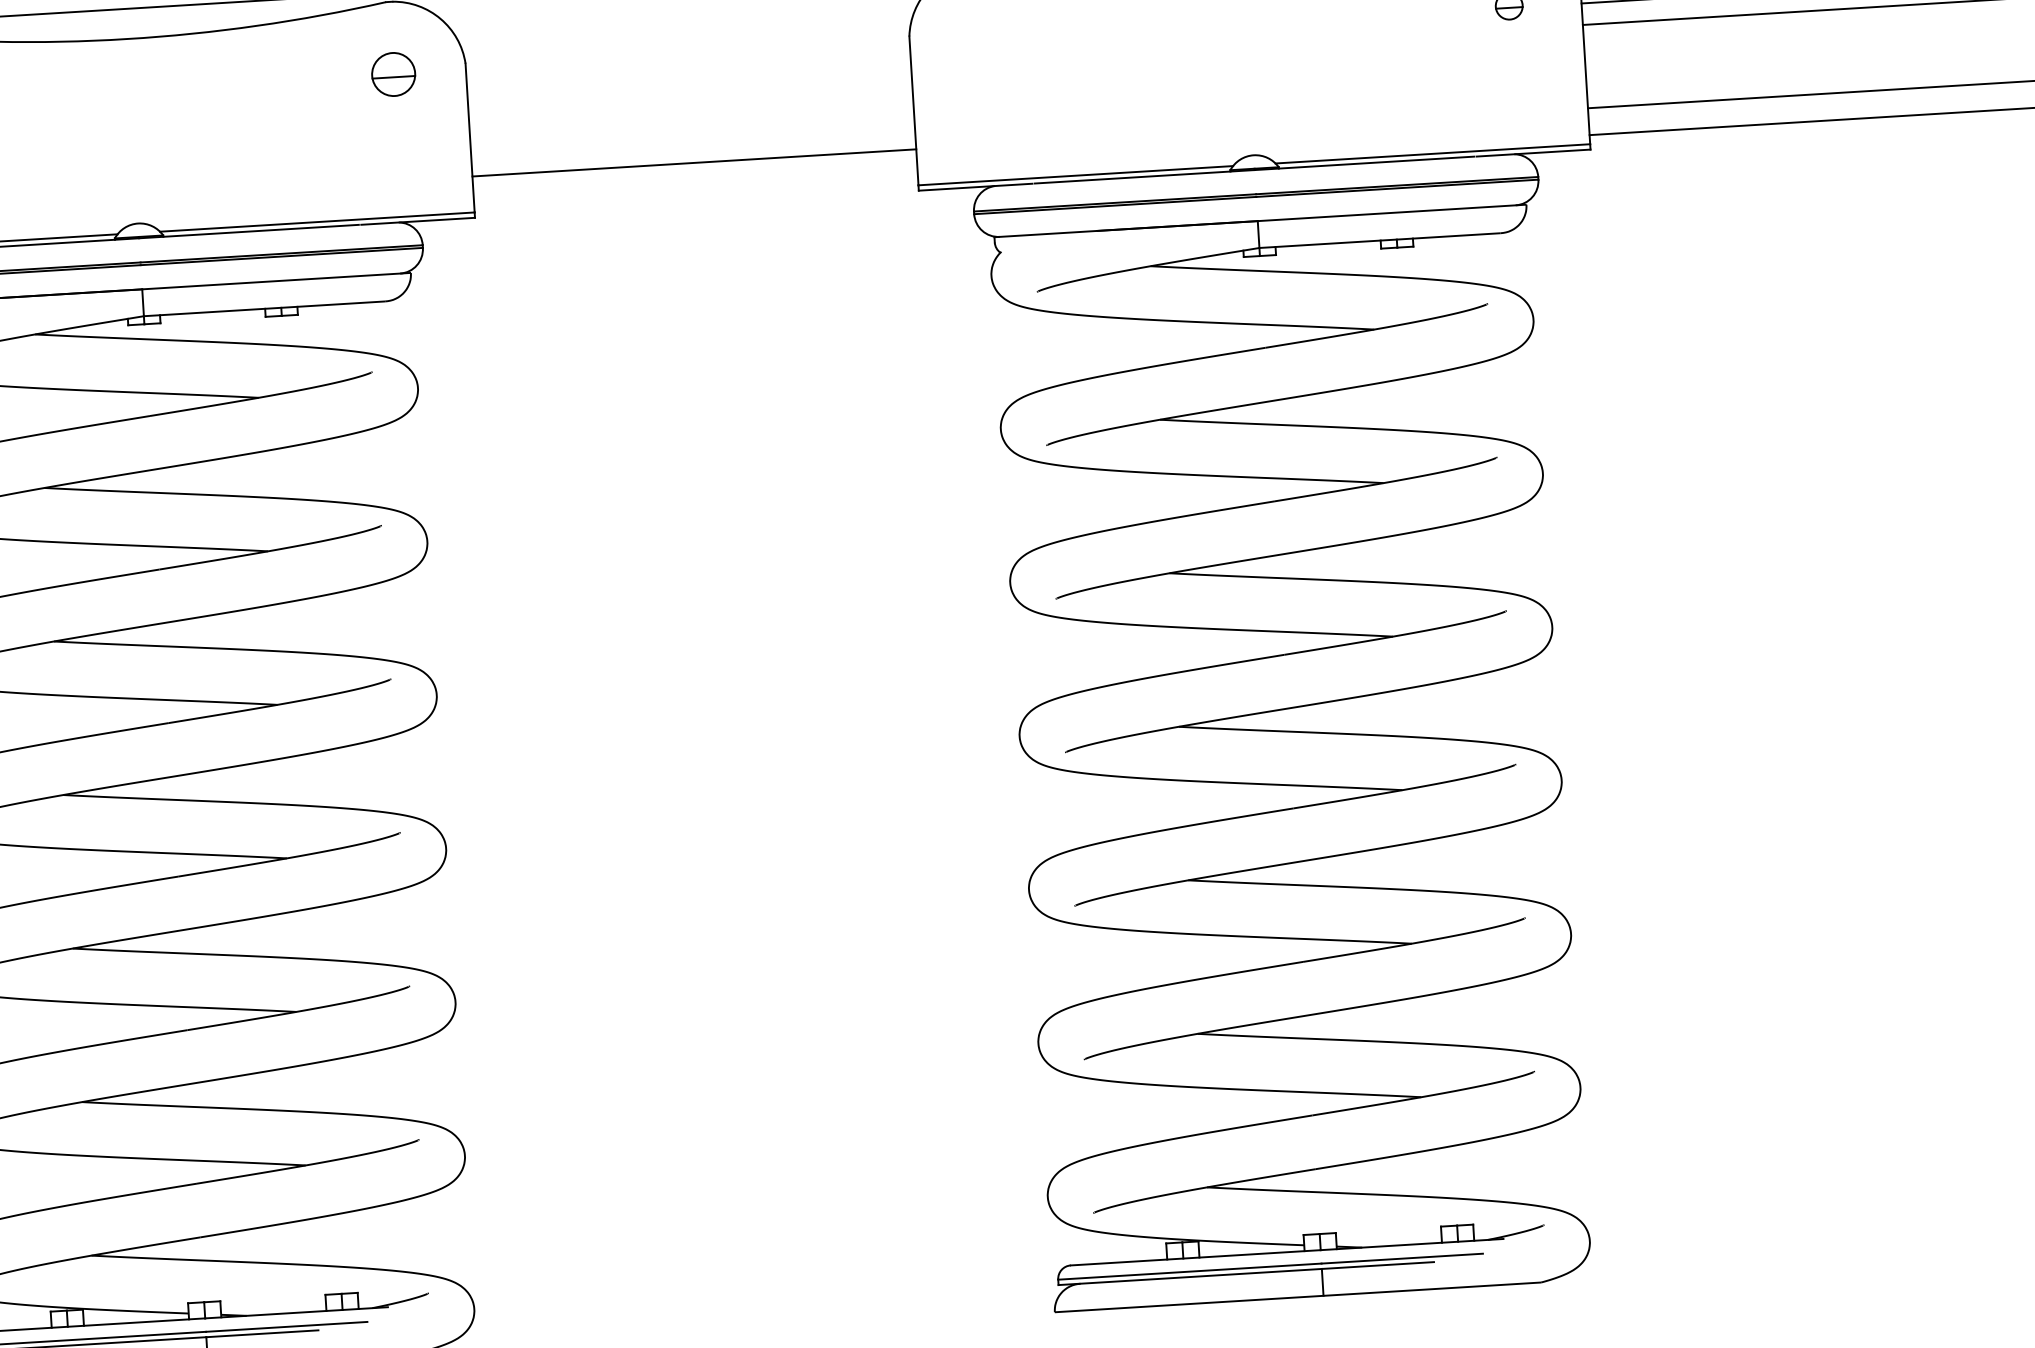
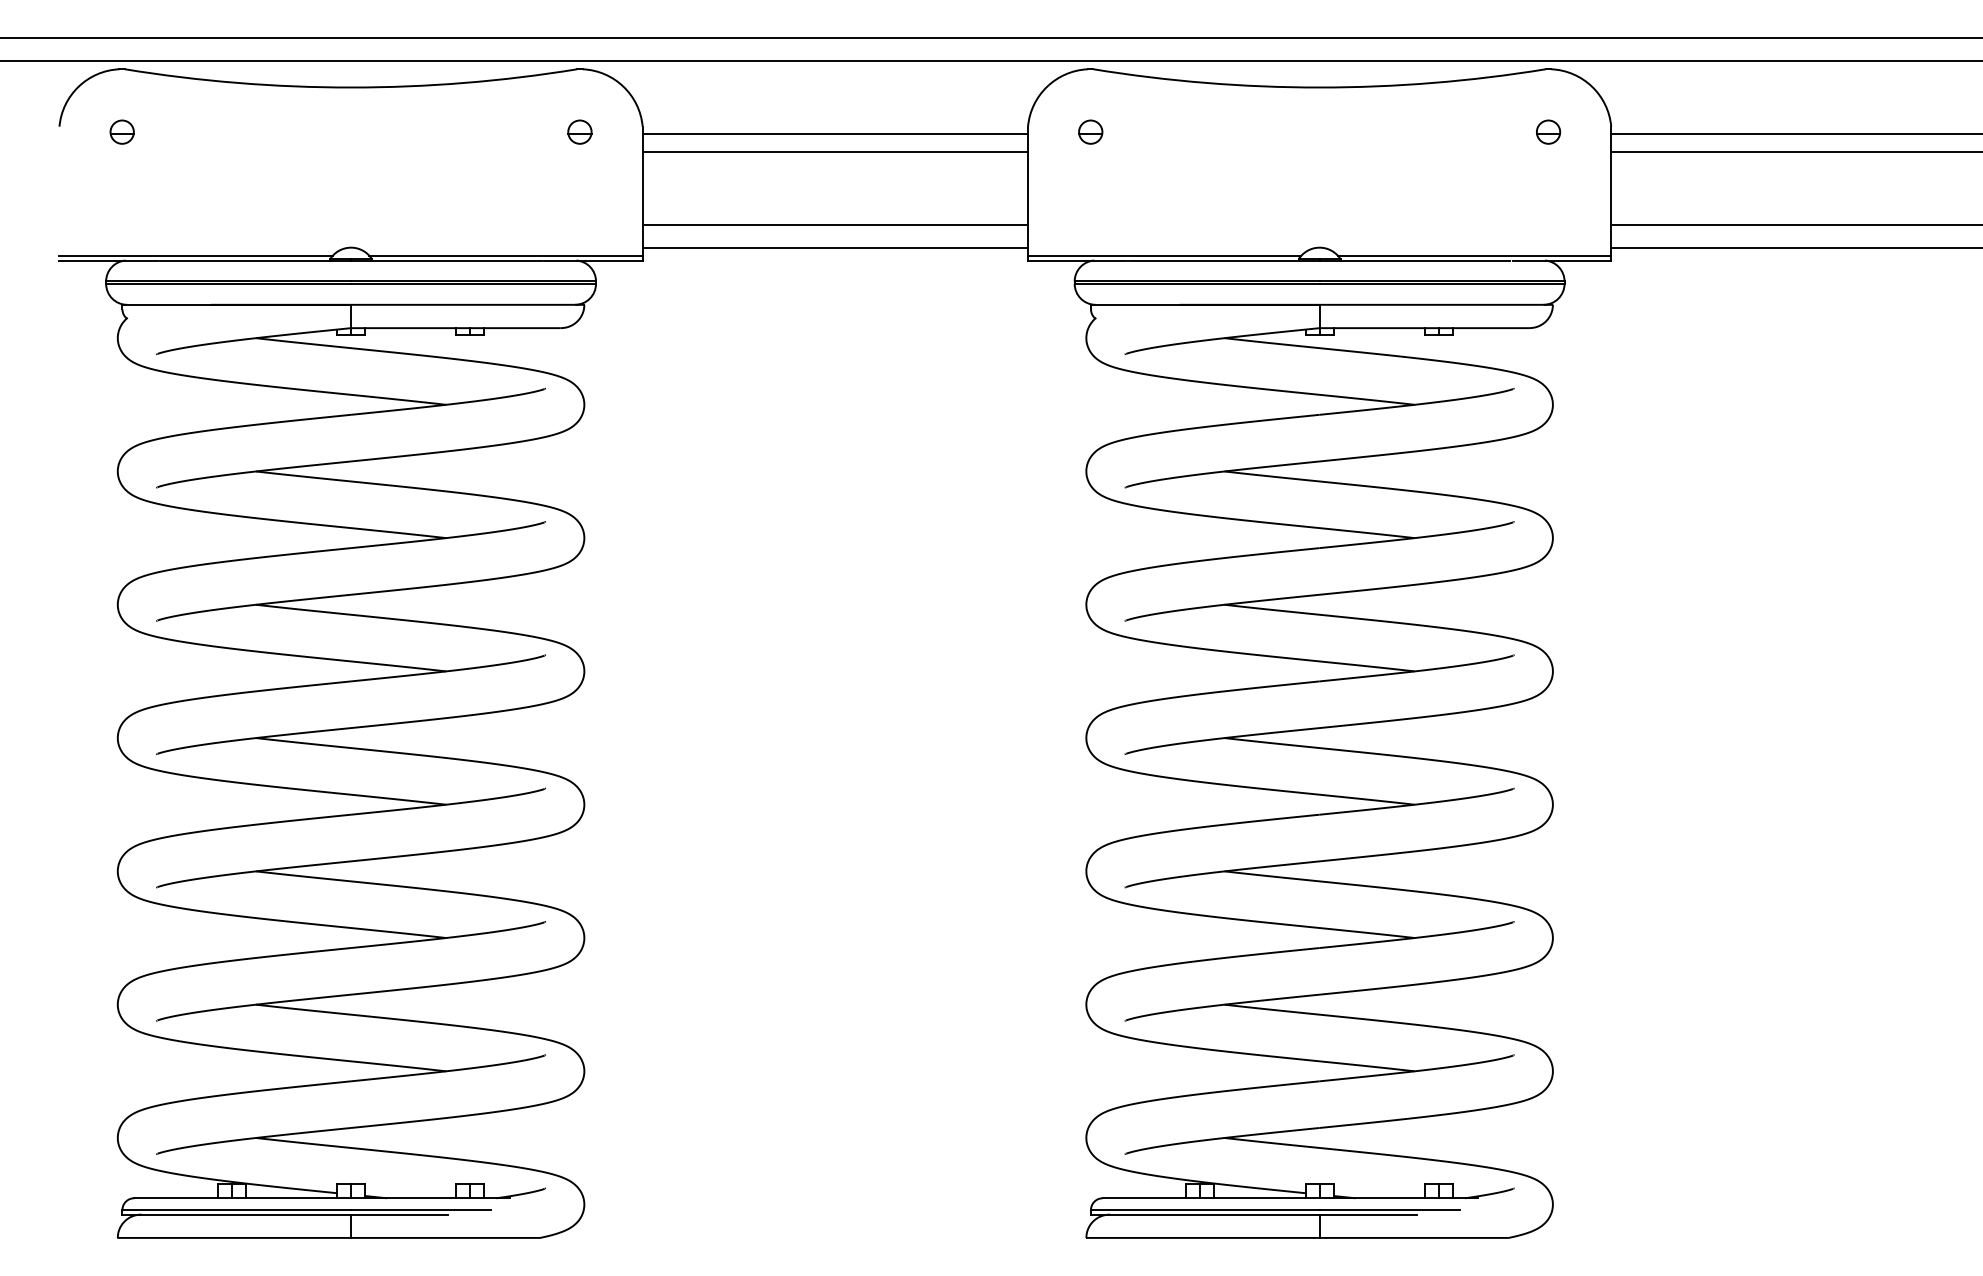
part: (981, 37) -> (1090, 131), added
line: (688, 57) -> (835, 133), added
part: (393, 73) -> (579, 131), size x0.62
line: (689, 79) -> (835, 152), added
line: (696, 190) -> (835, 248), added

